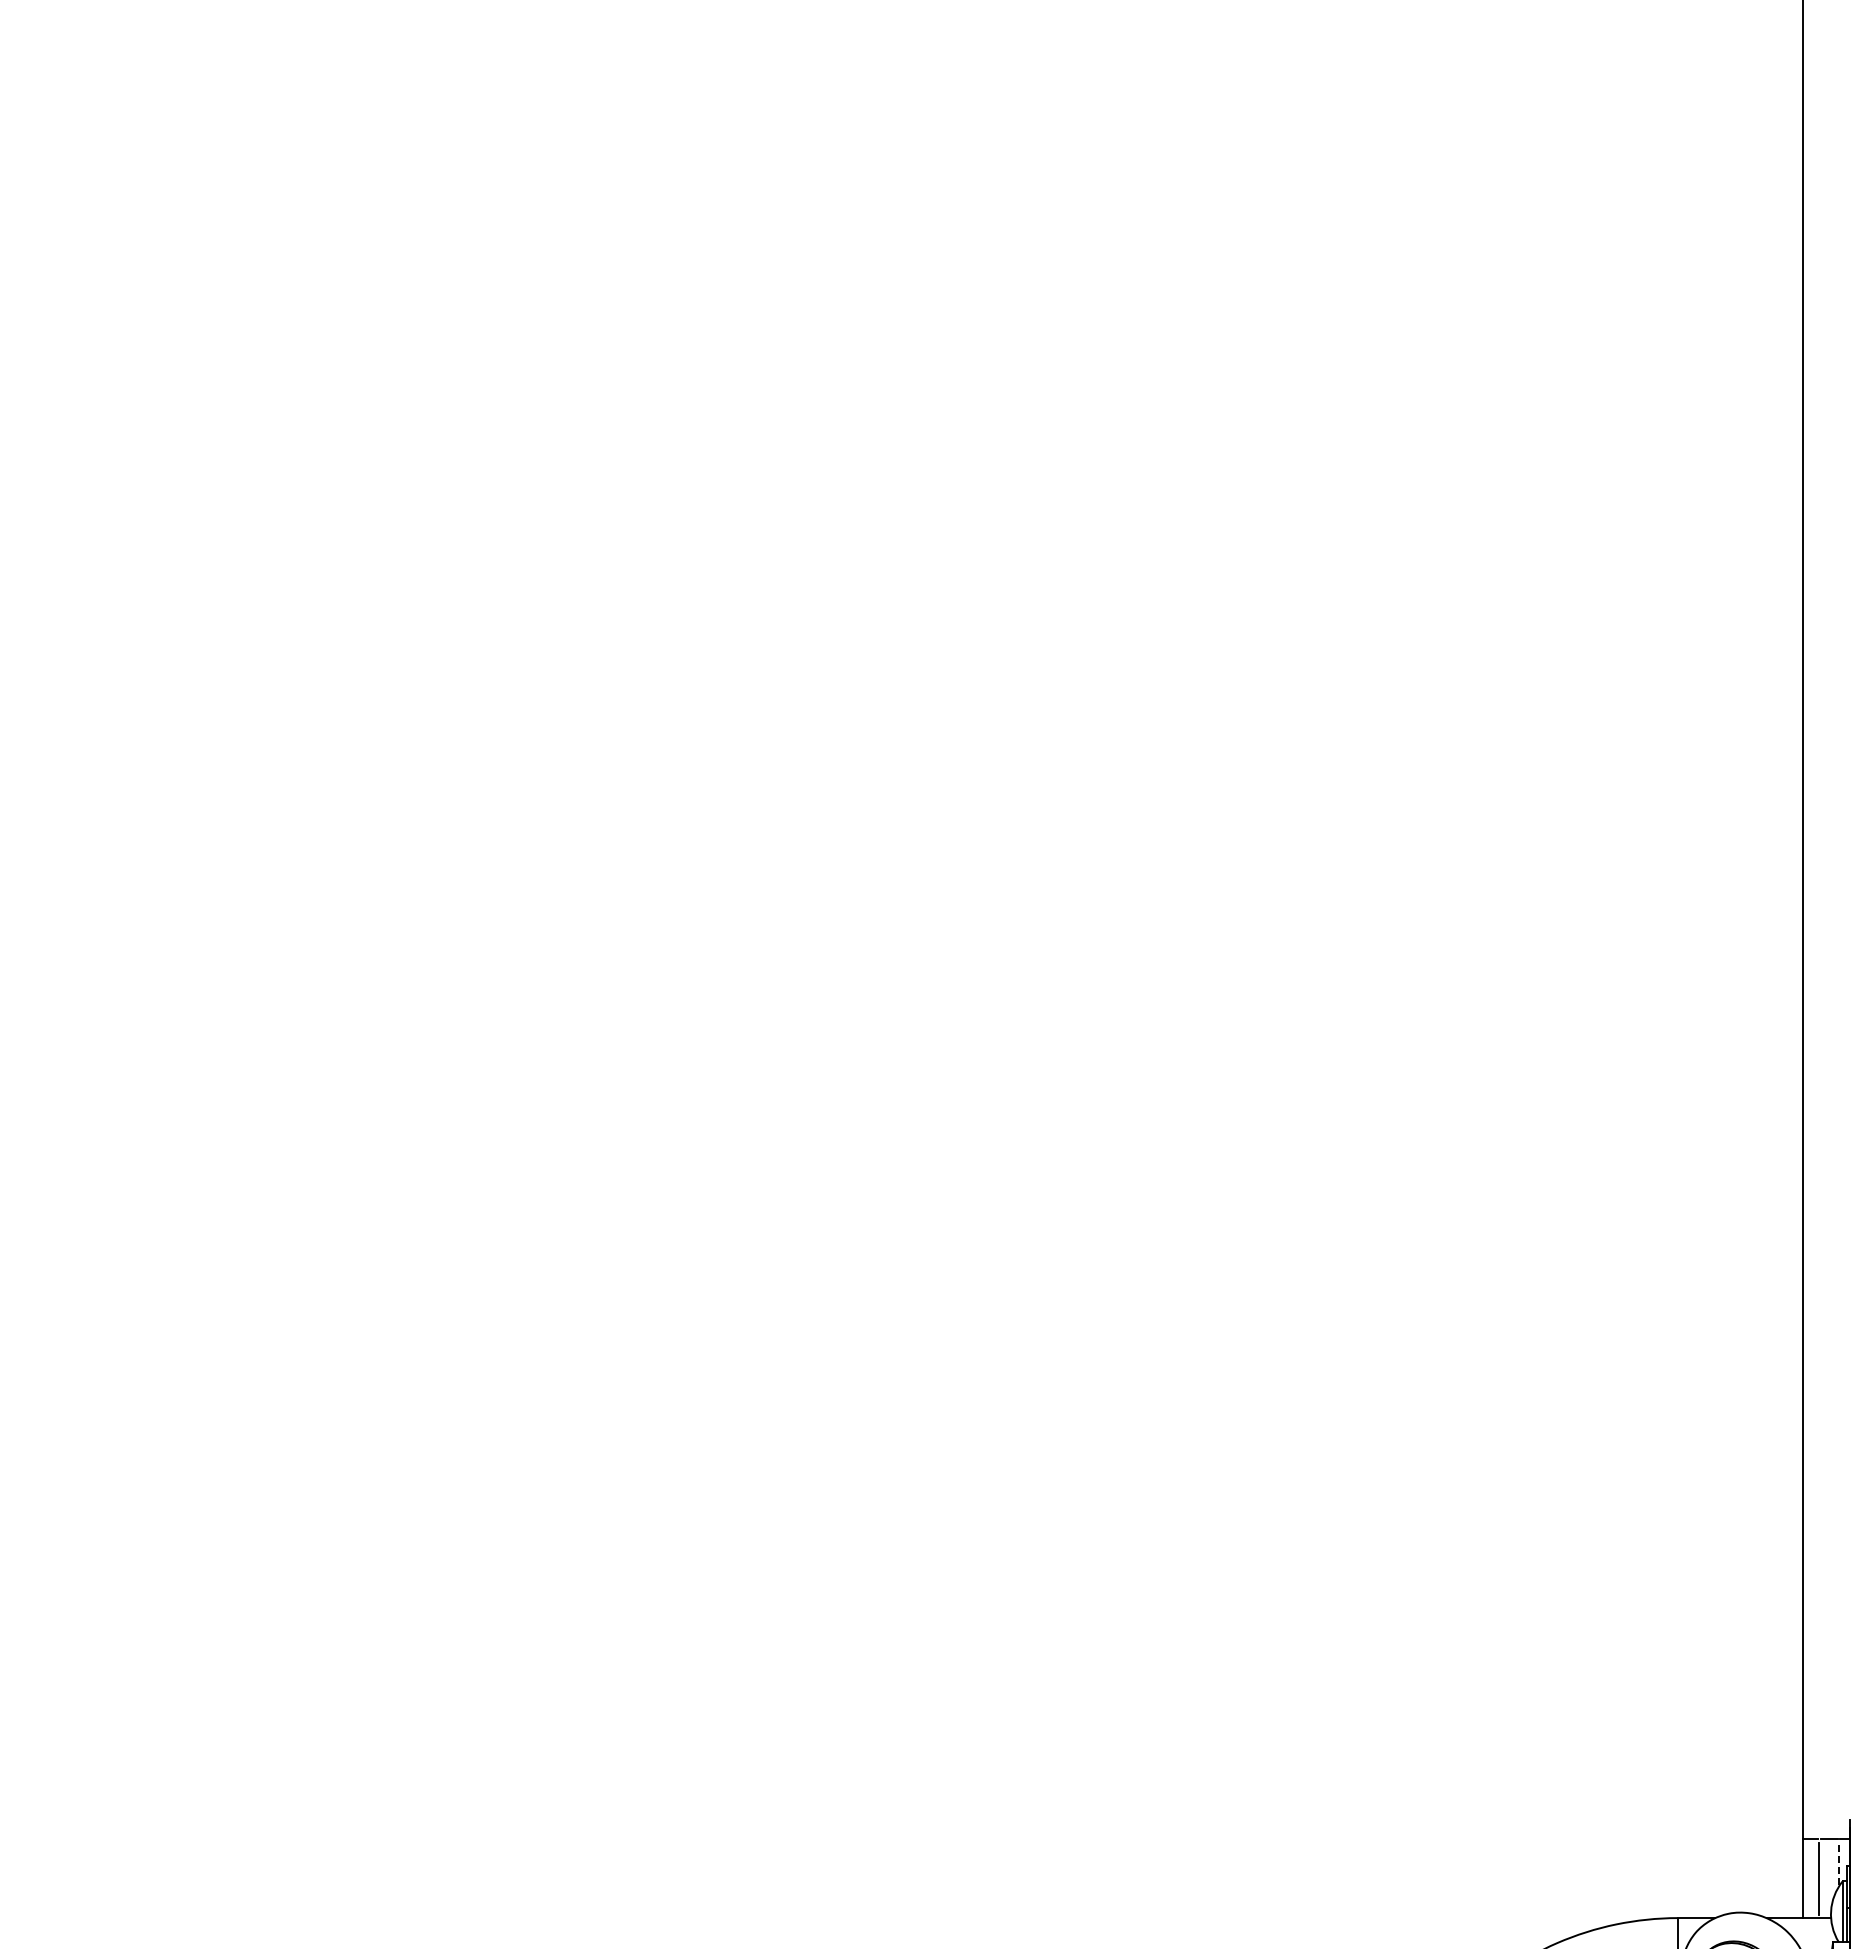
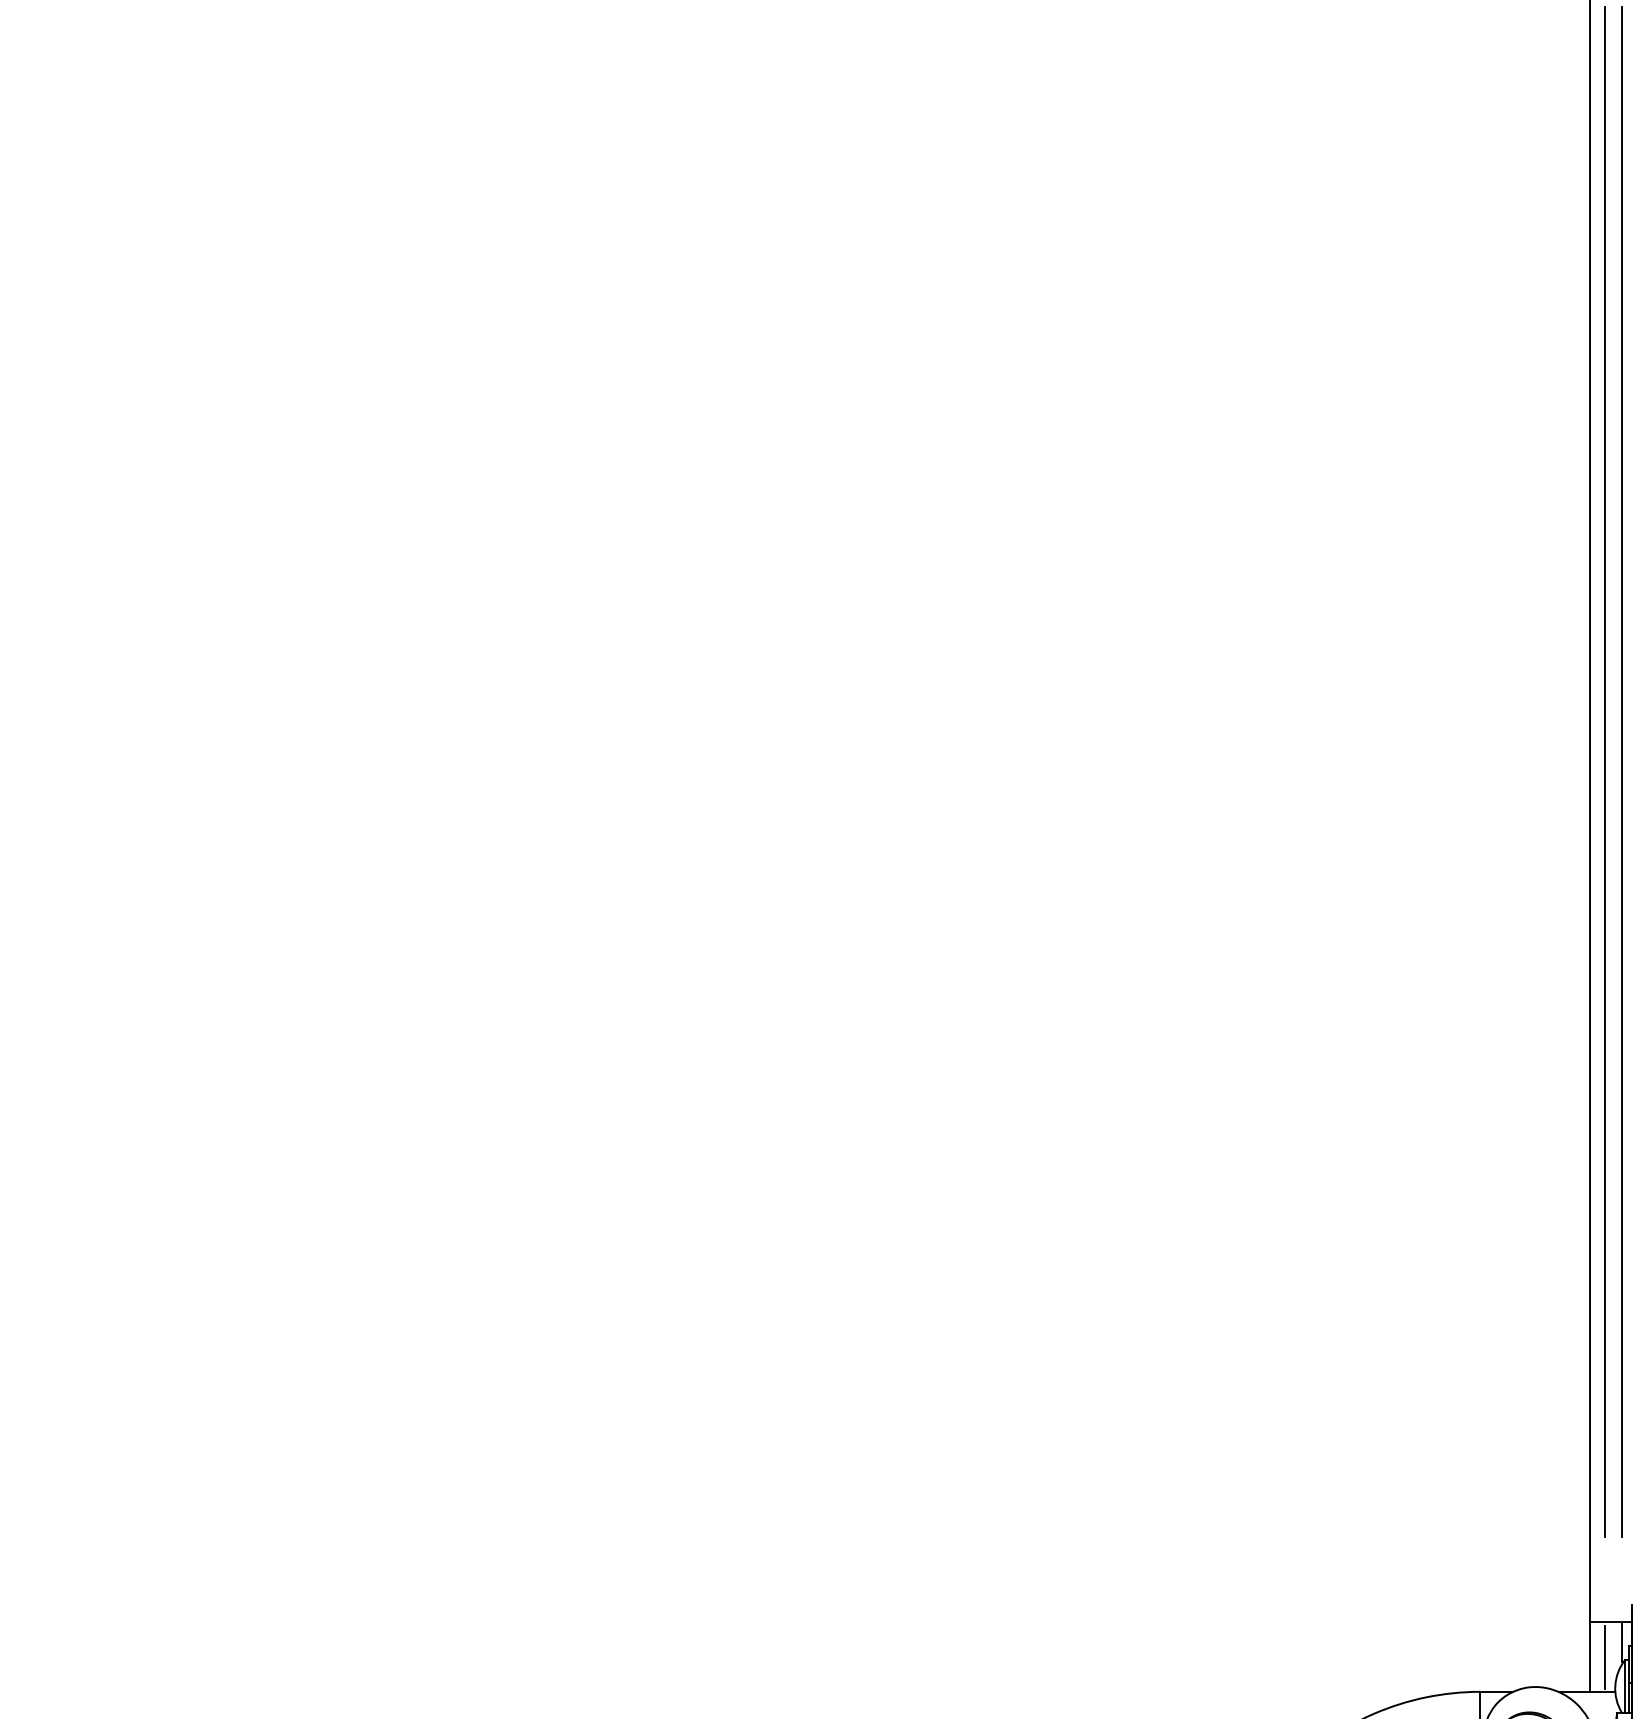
line: (1819, 875) -> (1605, 772), added
line: (1838, 875) -> (1621, 772), added
line: (1838, 1863) -> (1621, 1643), dashed -> solid

